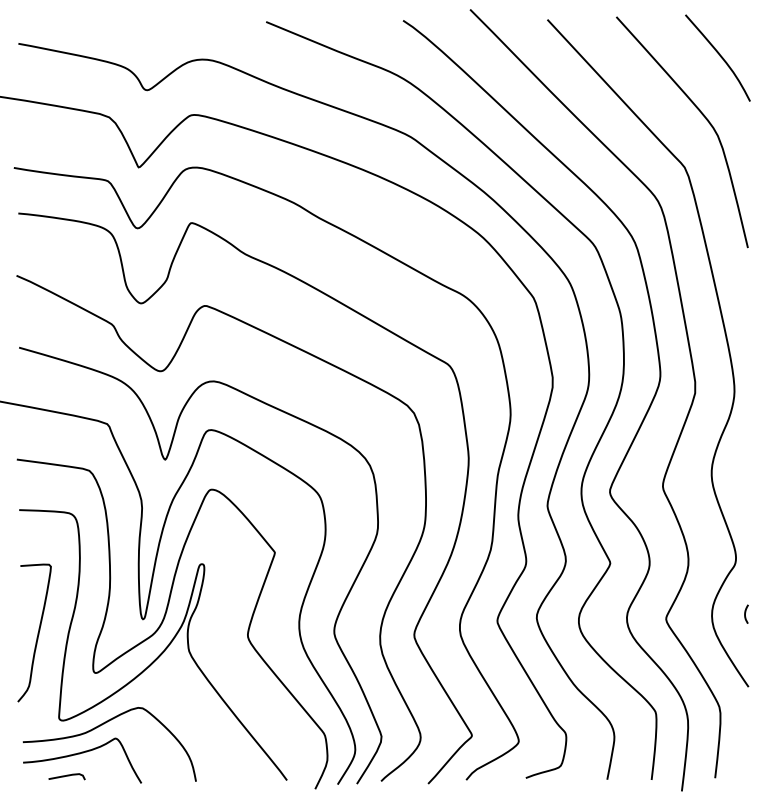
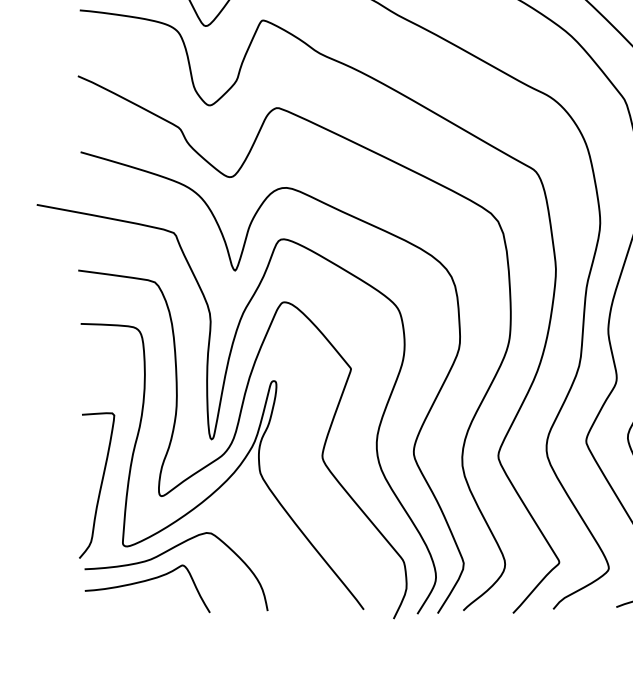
curve: (37, 632) -> (100, 485), moved
curve: (66, 776) -> (130, 605), removed

